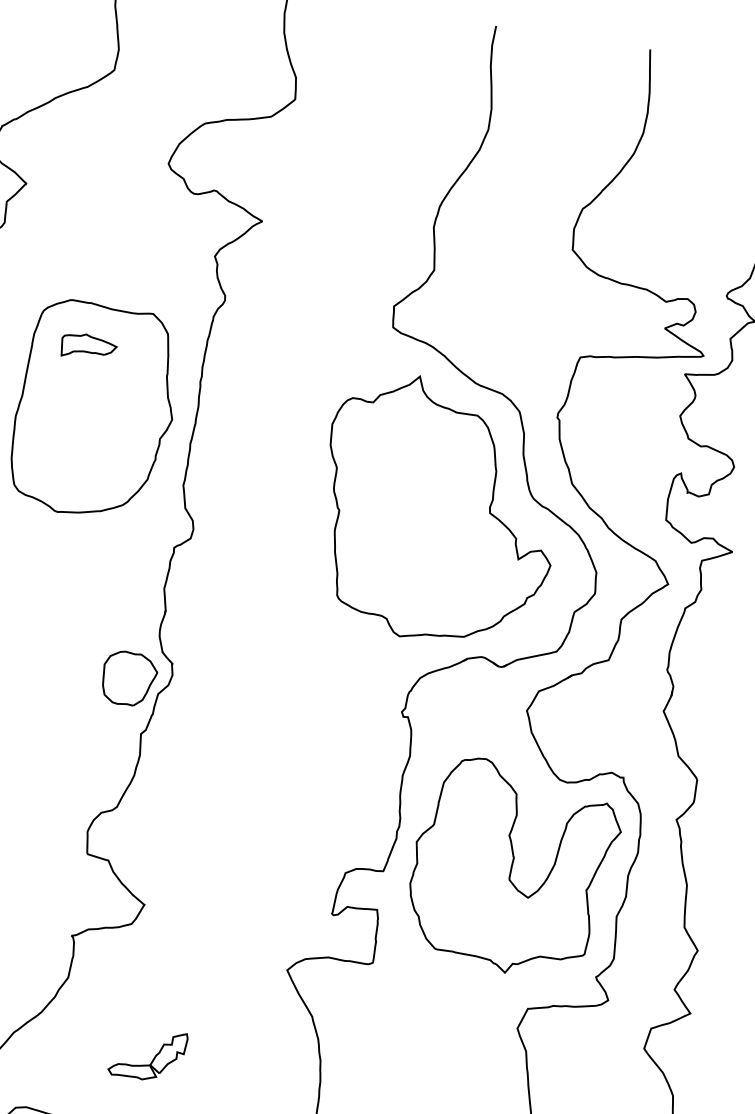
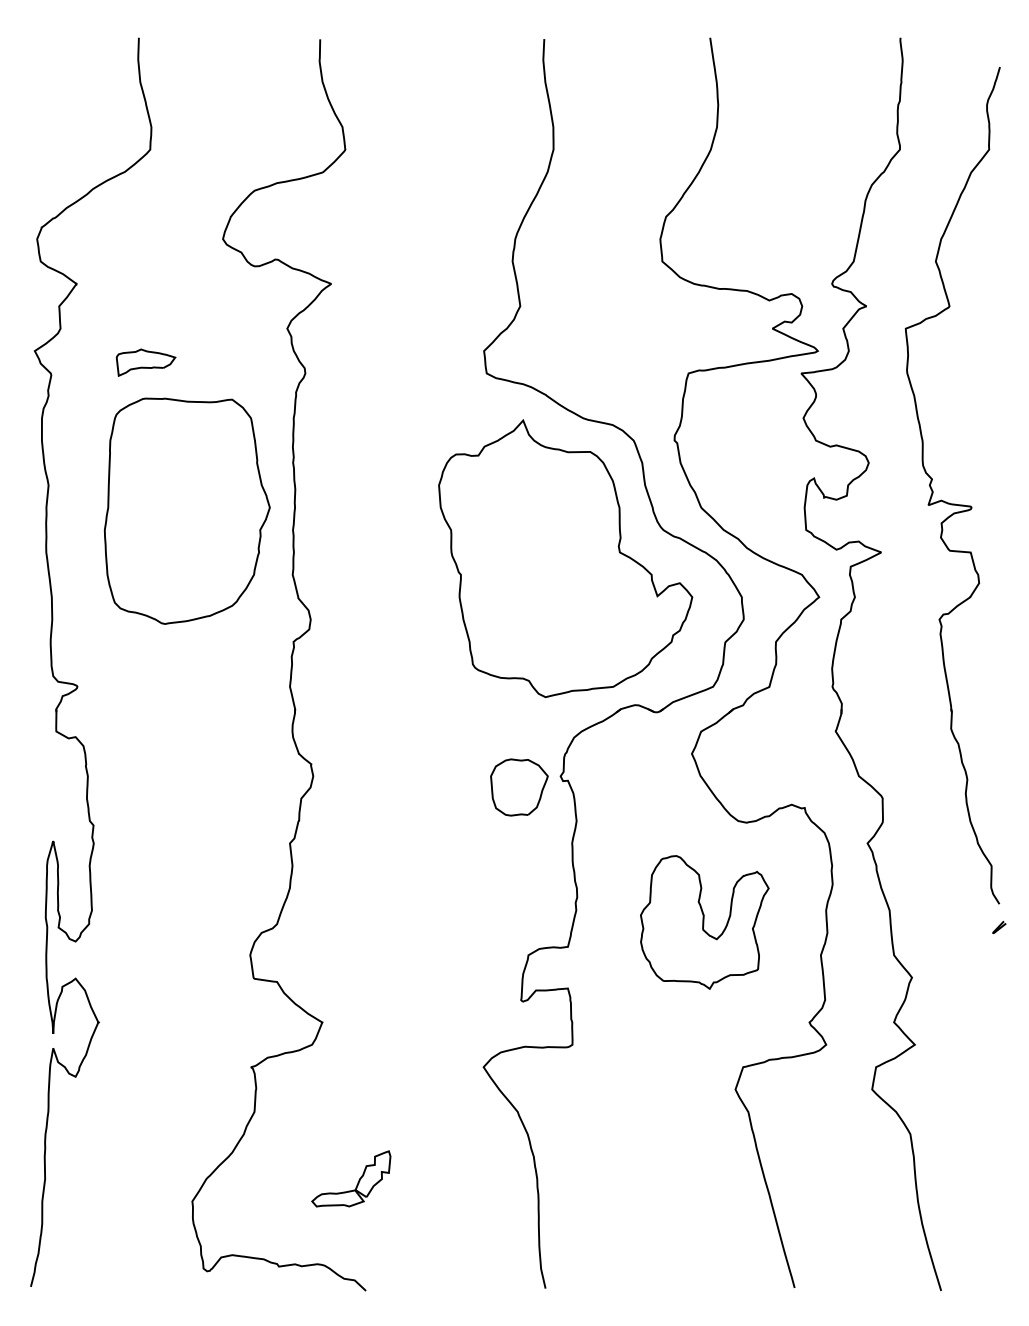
part: (88, 347) -> (145, 362), moved
part: (129, 678) -> (519, 787), moved
part: (513, 868) -> (704, 922), size x0.6

